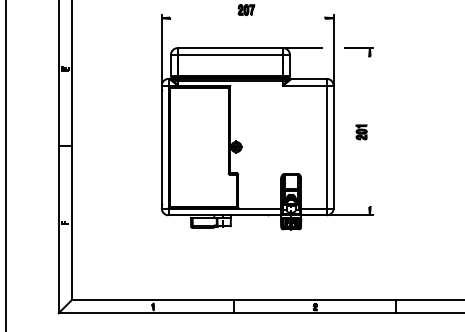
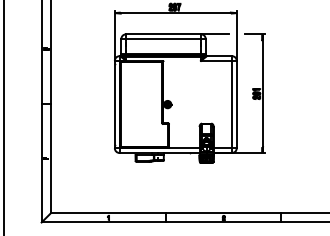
line: (247, 18) -> (175, 13), added
line: (369, 131) -> (262, 93), added

